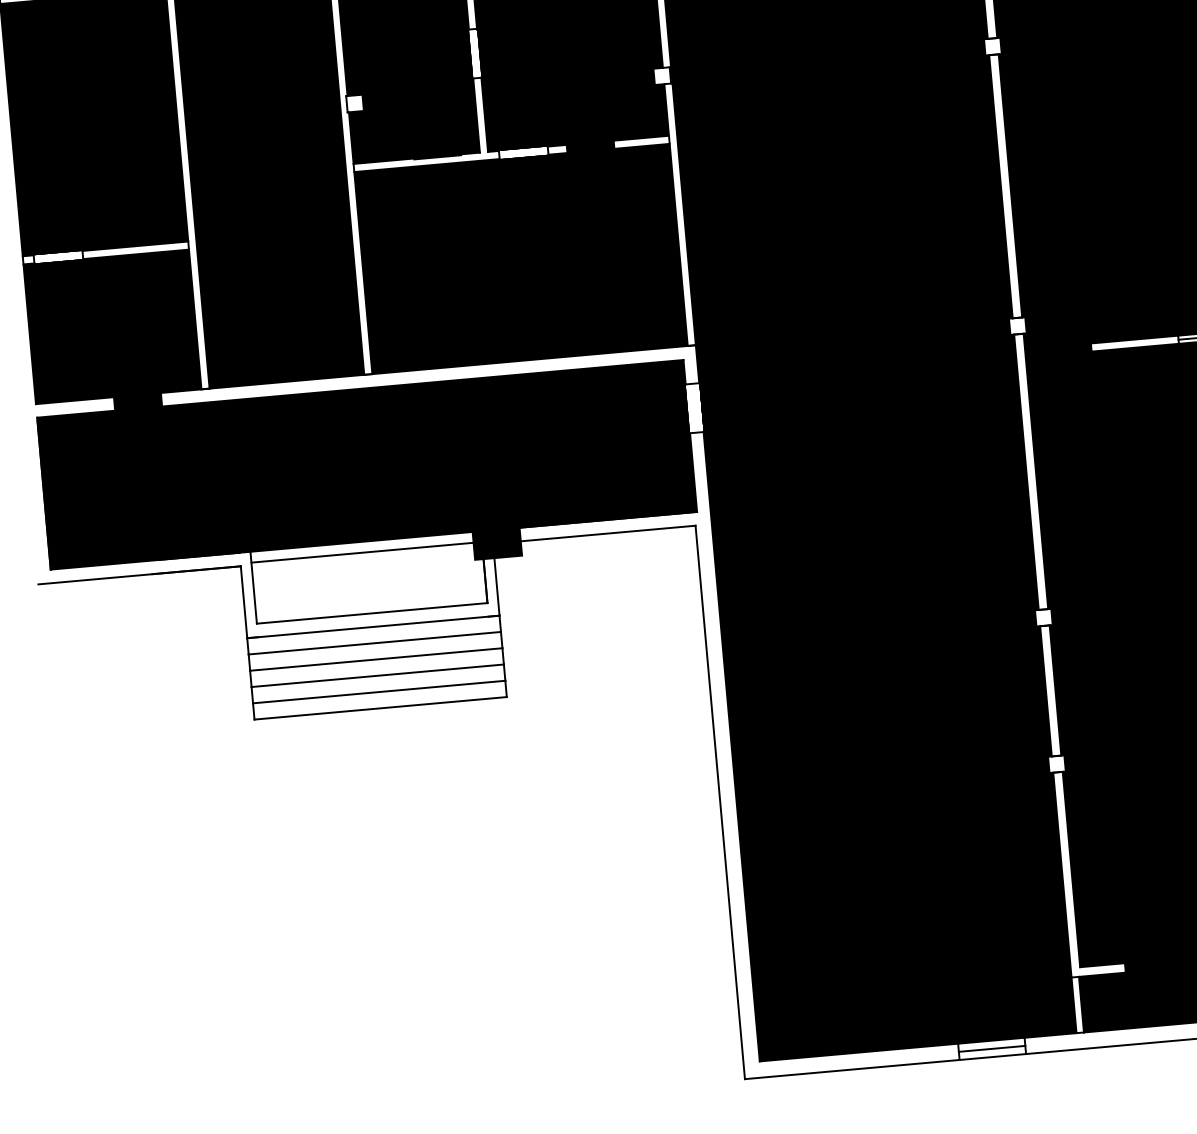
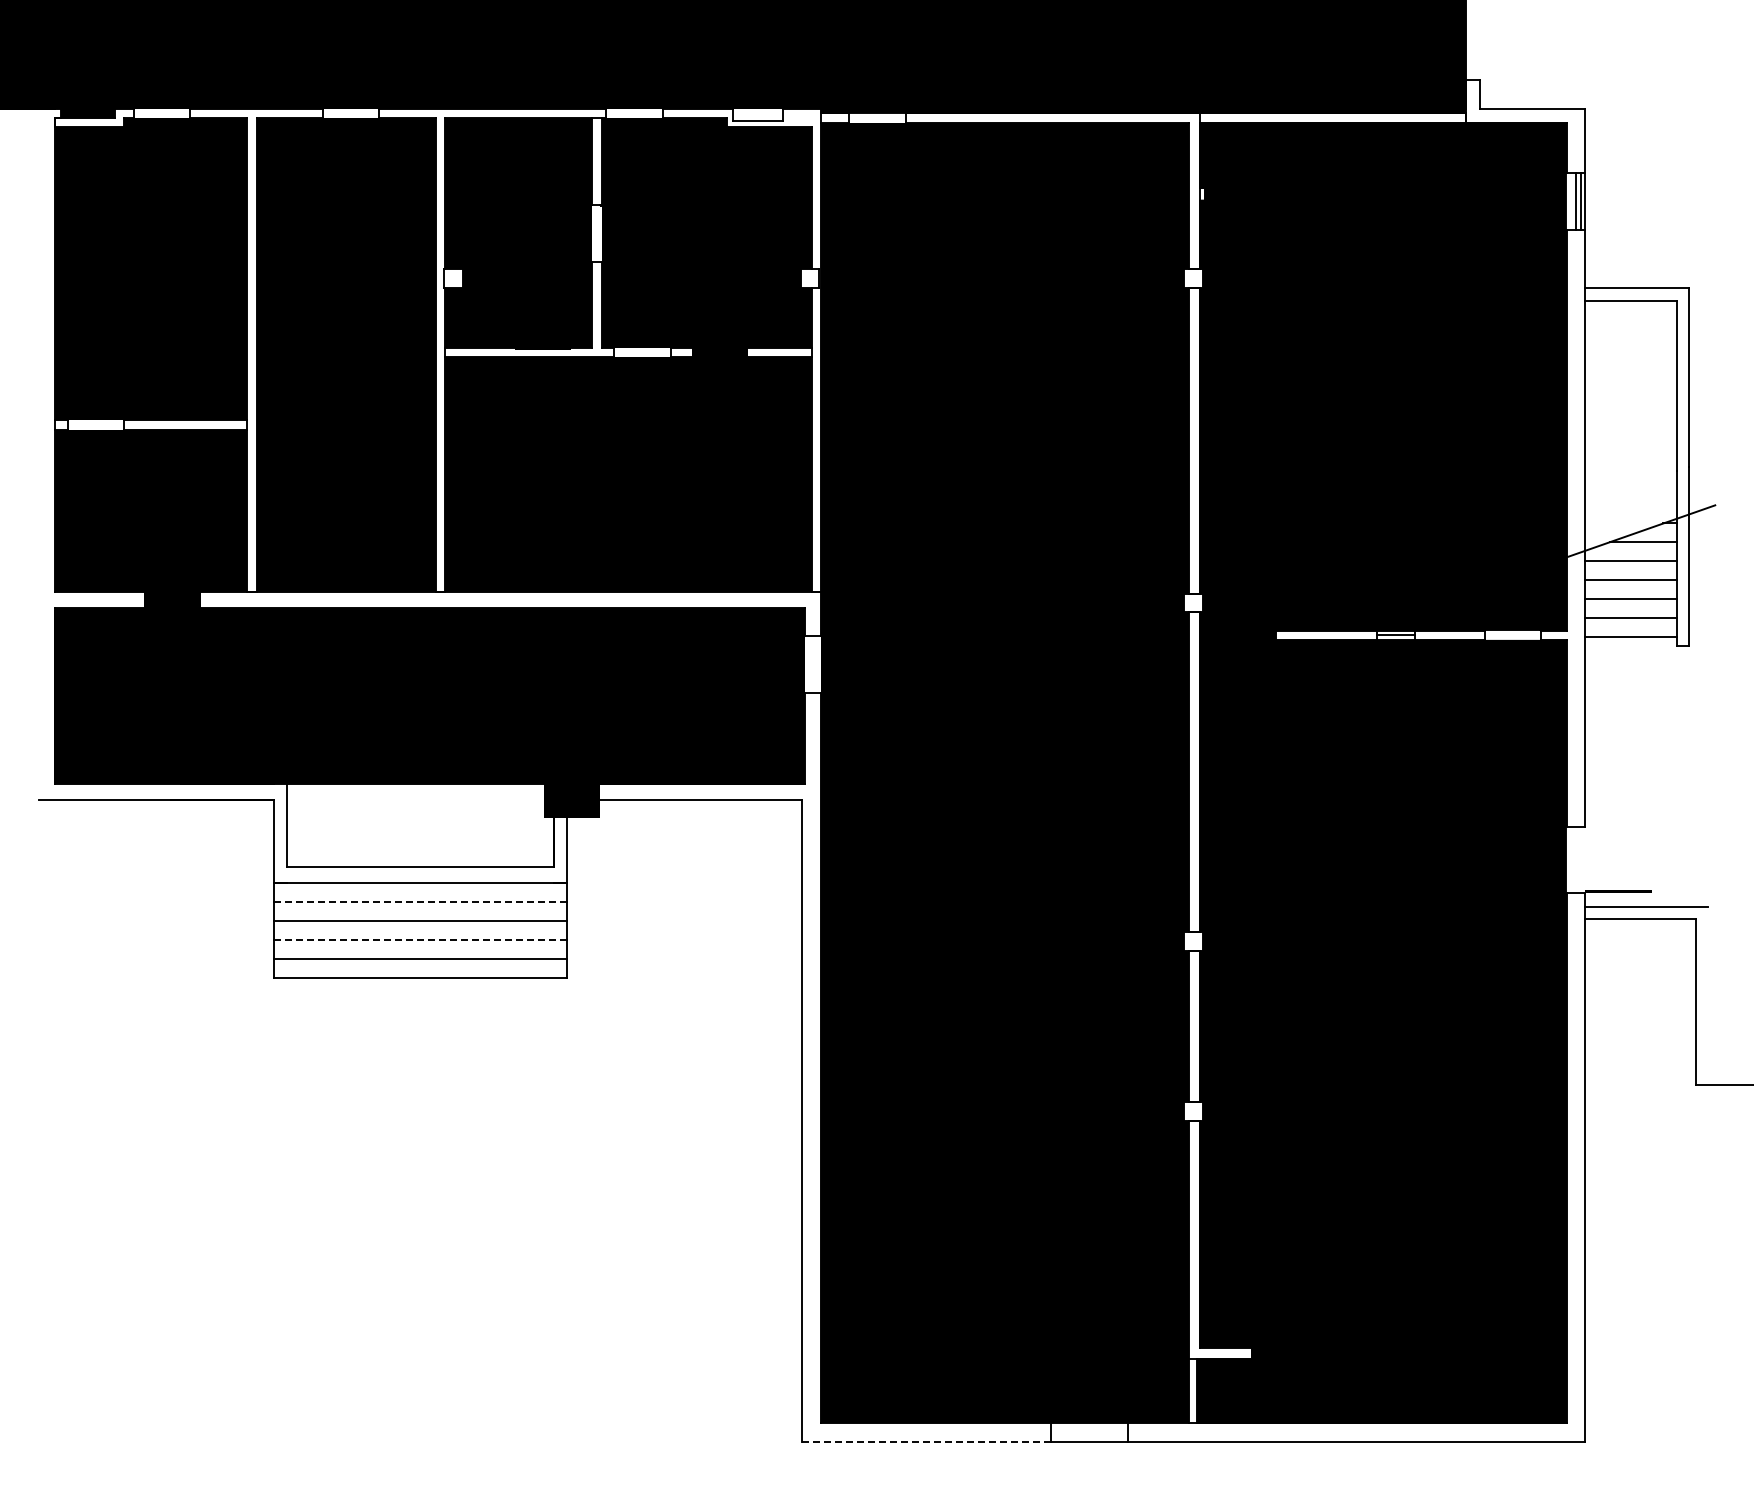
line: (366, 552) -> (420, 796), removed
line: (374, 643) -> (420, 902), solid -> dashed
line: (377, 675) -> (420, 939), solid -> dashed
line: (991, 1048) -> (1089, 1432), removed
line: (852, 1069) -> (926, 1442), solid -> dashed

